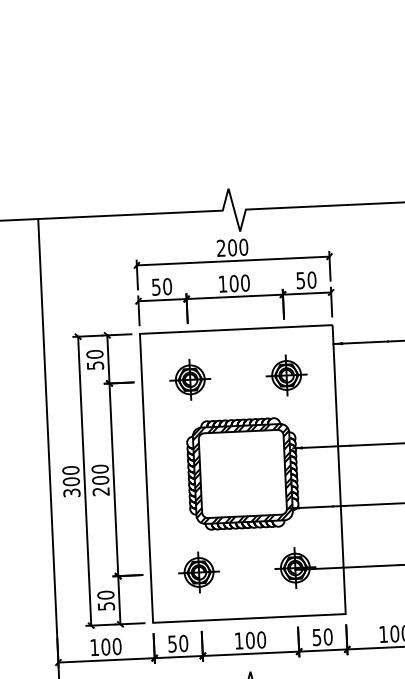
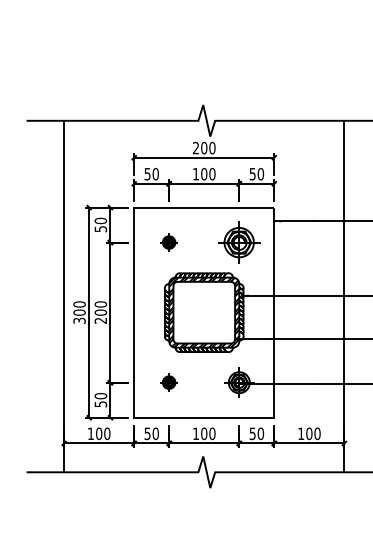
part: (286, 375) -> (239, 242), size x1.4
part: (189, 379) -> (168, 242), size x0.6
part: (198, 572) -> (168, 382), size x0.6

